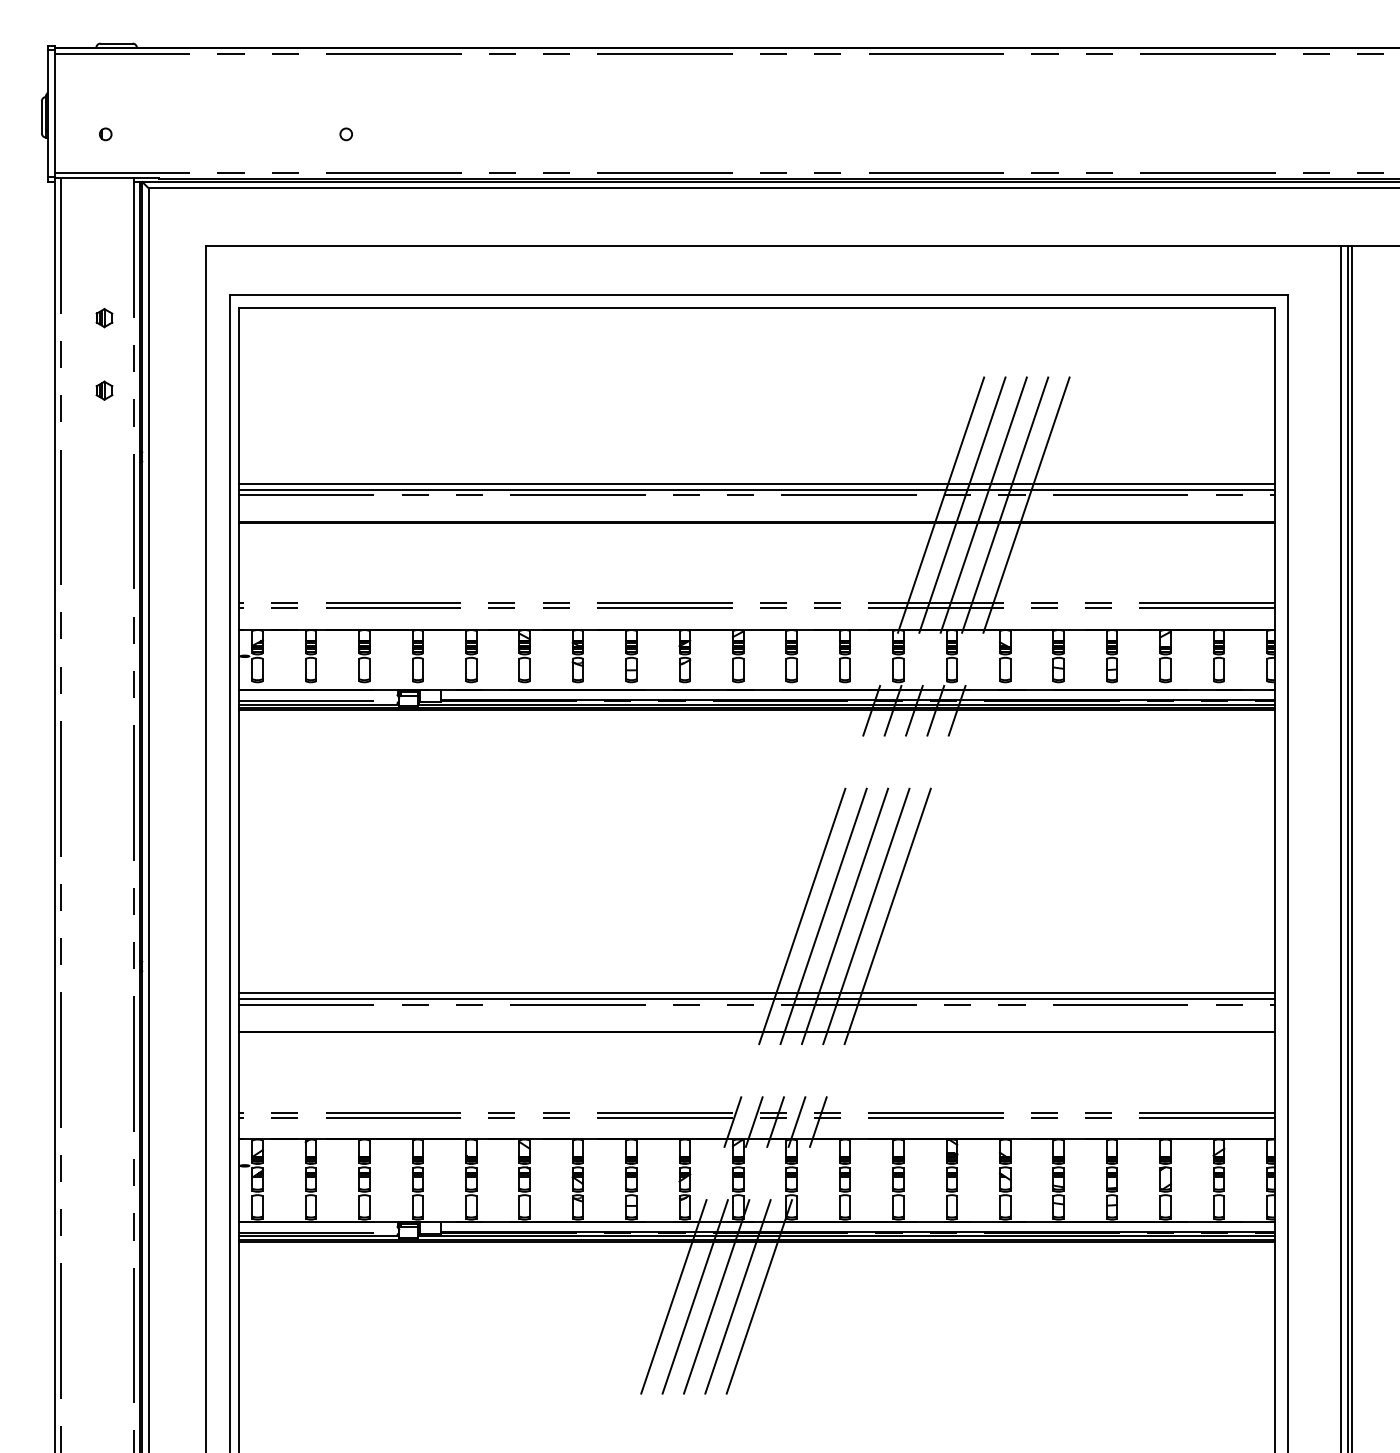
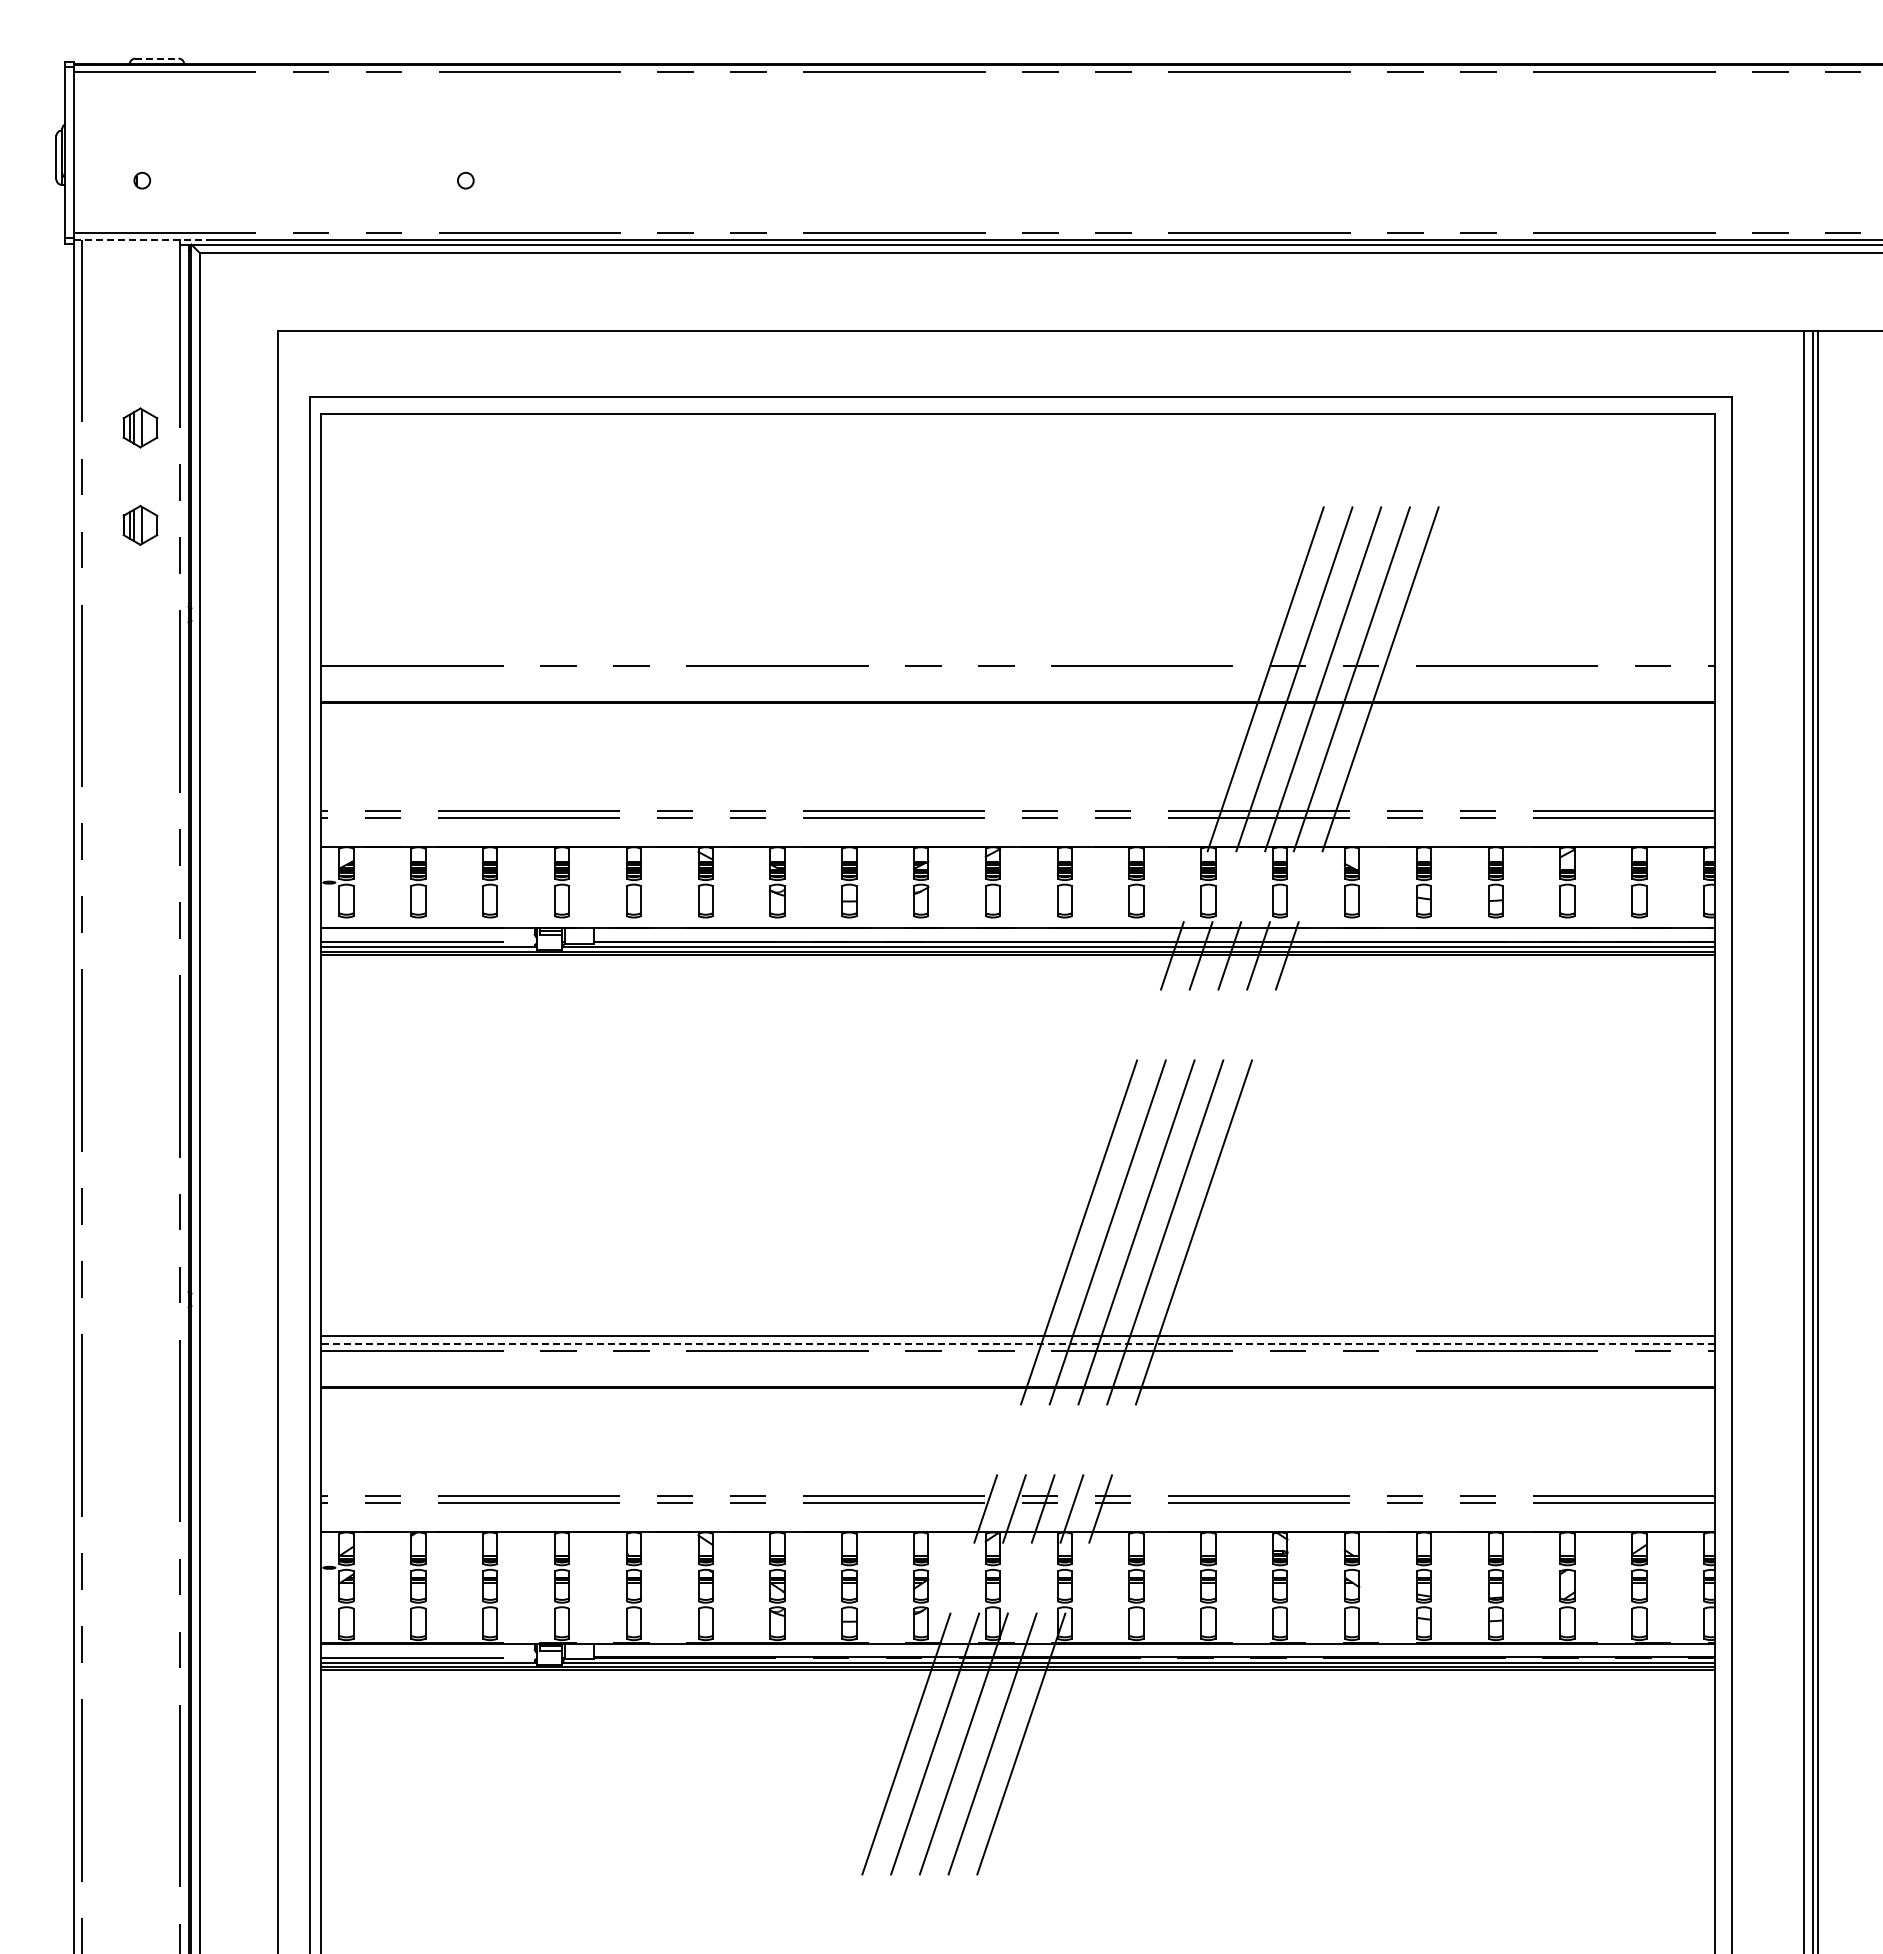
line: (116, 43) -> (156, 58), solid -> dashed
line: (107, 178) -> (144, 239), solid -> dashed
part: (104, 317) -> (140, 427), size x1.6
part: (104, 390) -> (140, 525), size x1.6
line: (756, 483) -> (1017, 650), removed
line: (756, 489) -> (1017, 658), removed
line: (757, 999) -> (1018, 1343), solid -> dashed

